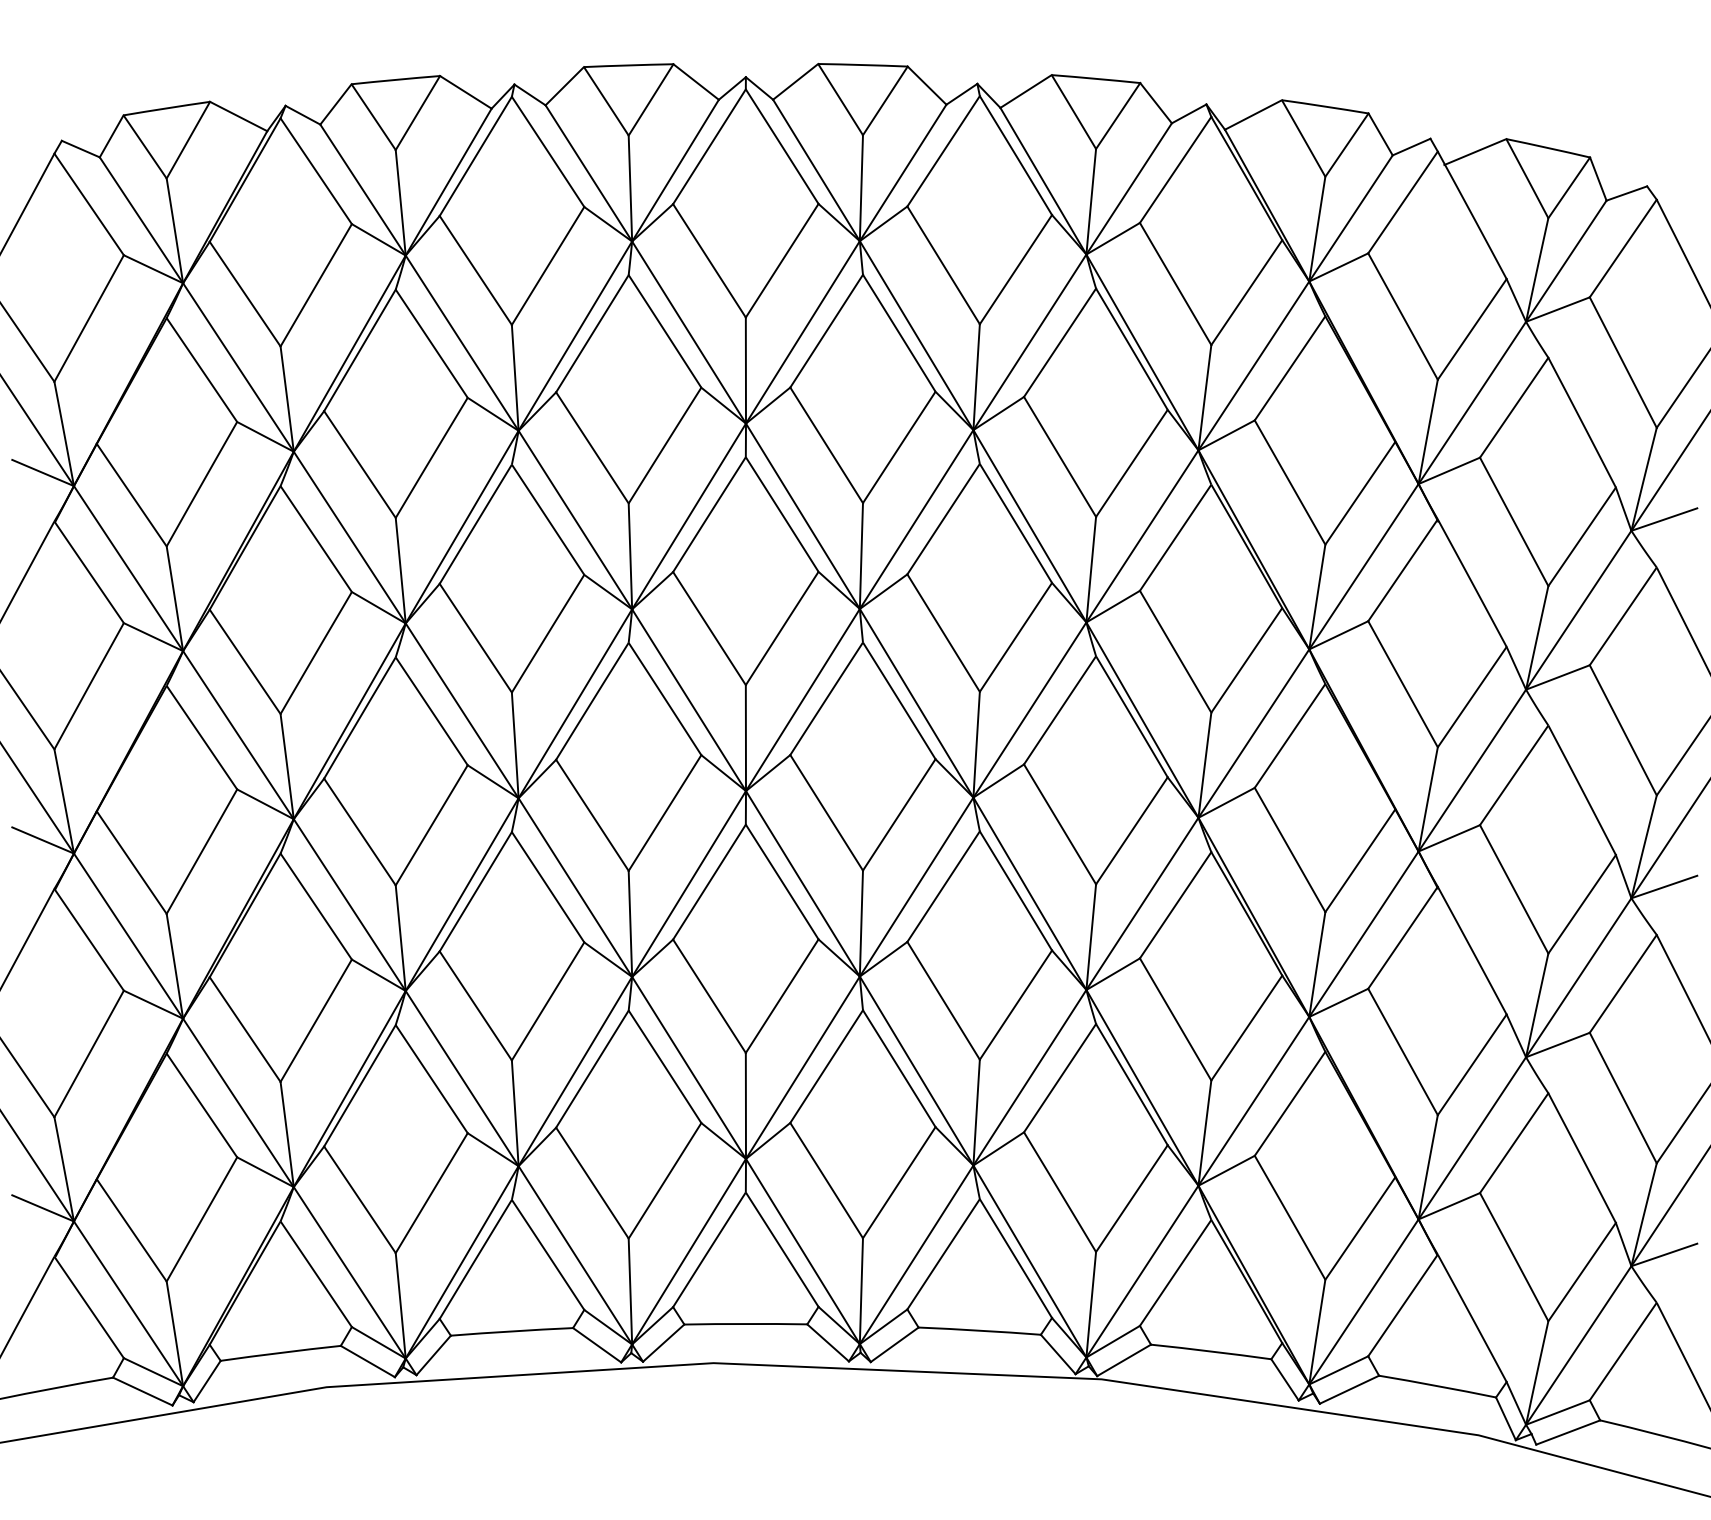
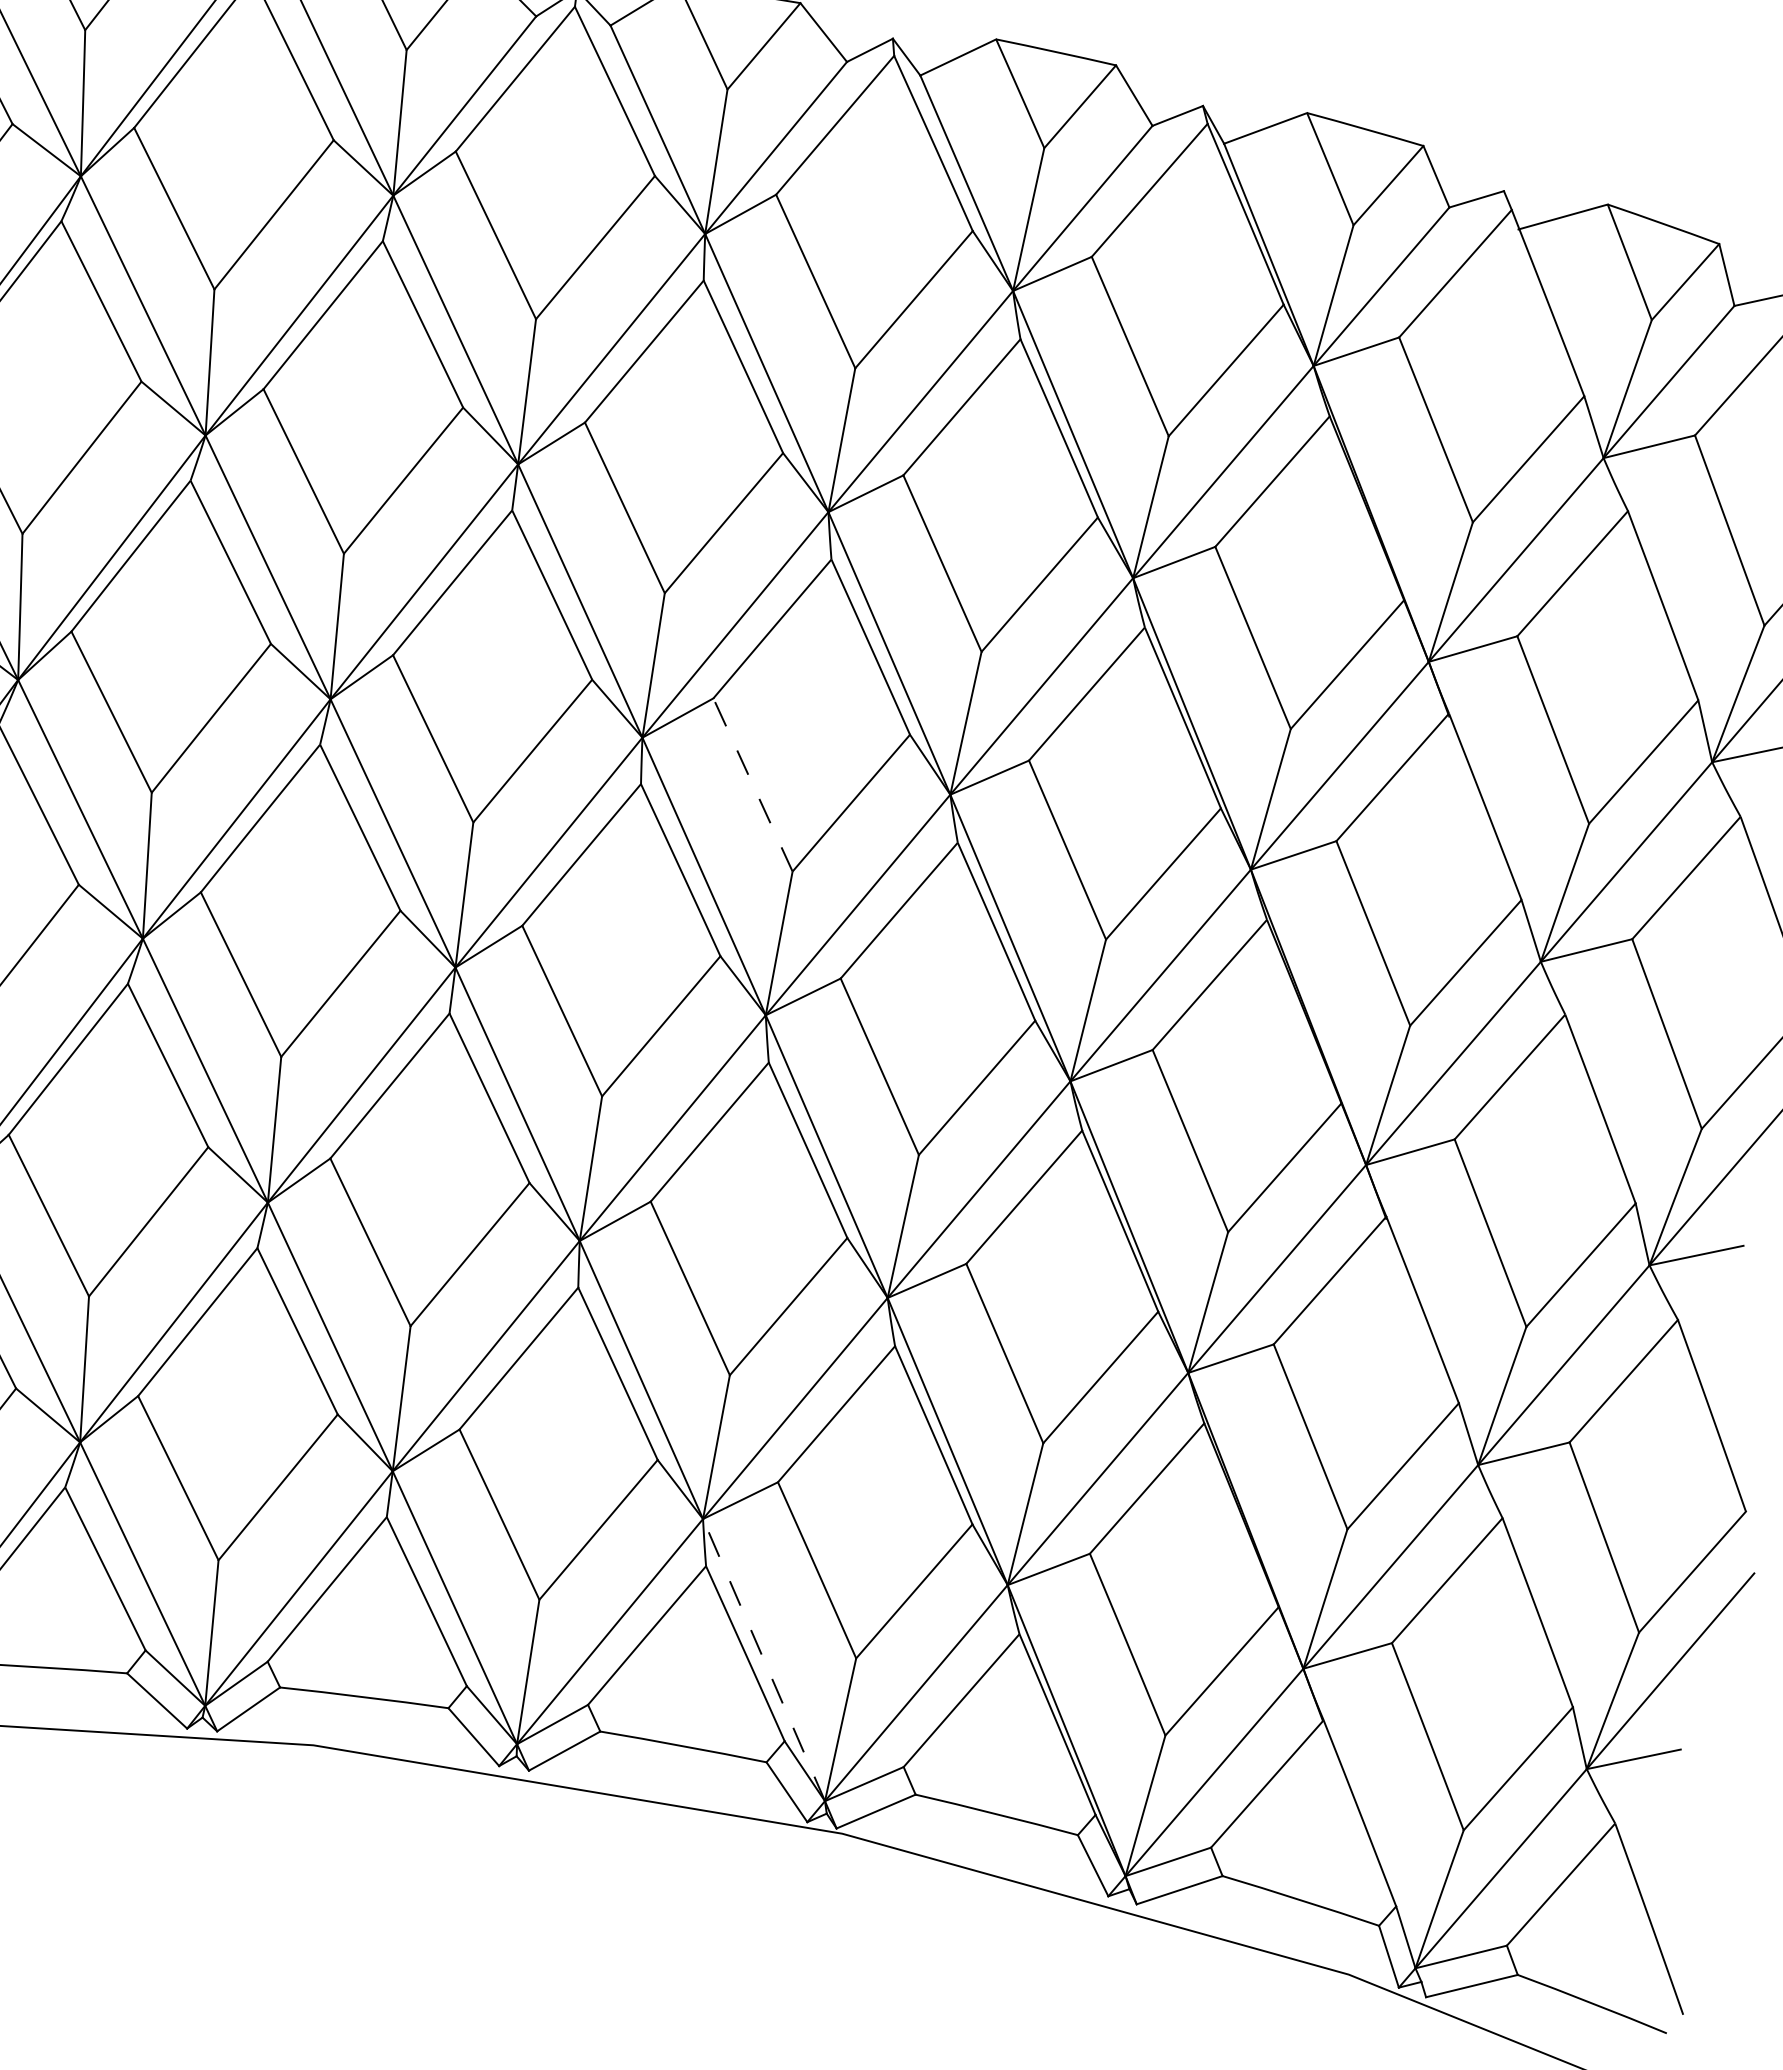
line: (943, 632) -> (752, 784), solid -> dashed
line: (1029, 1261) -> (763, 1660), solid -> dashed

